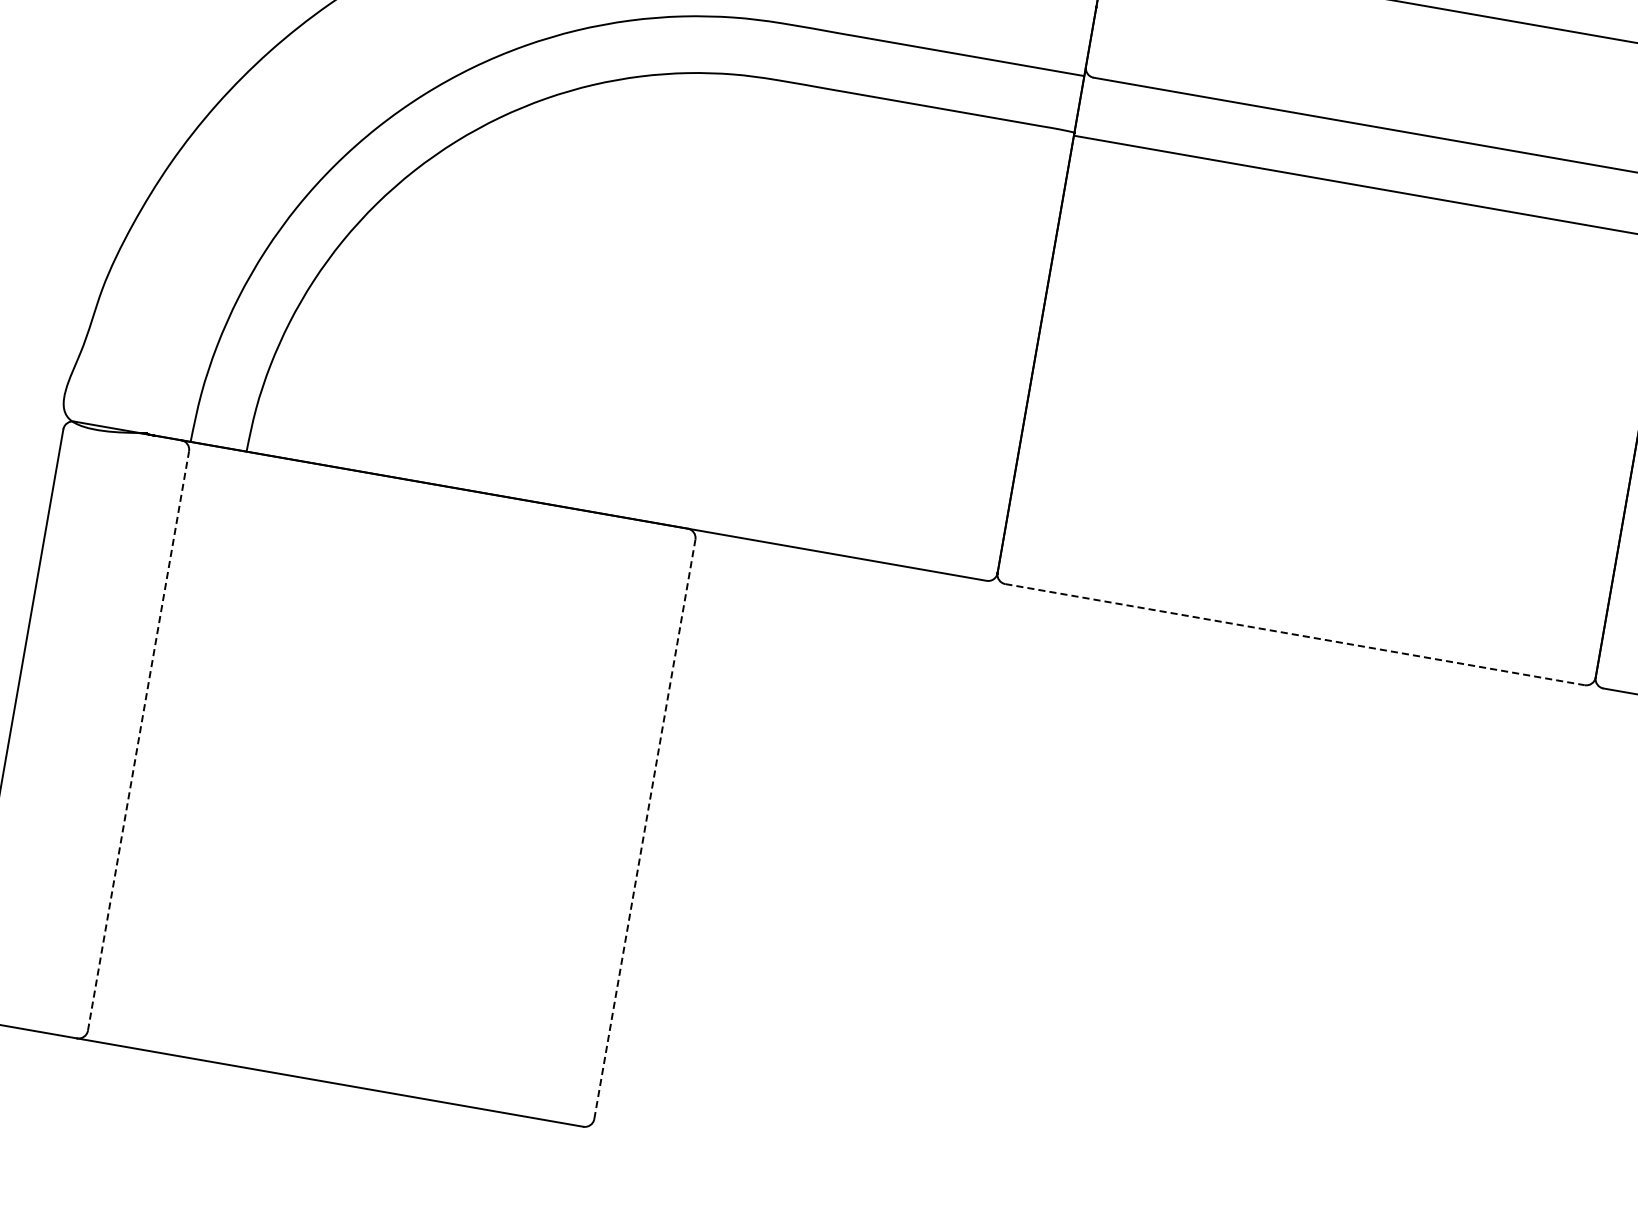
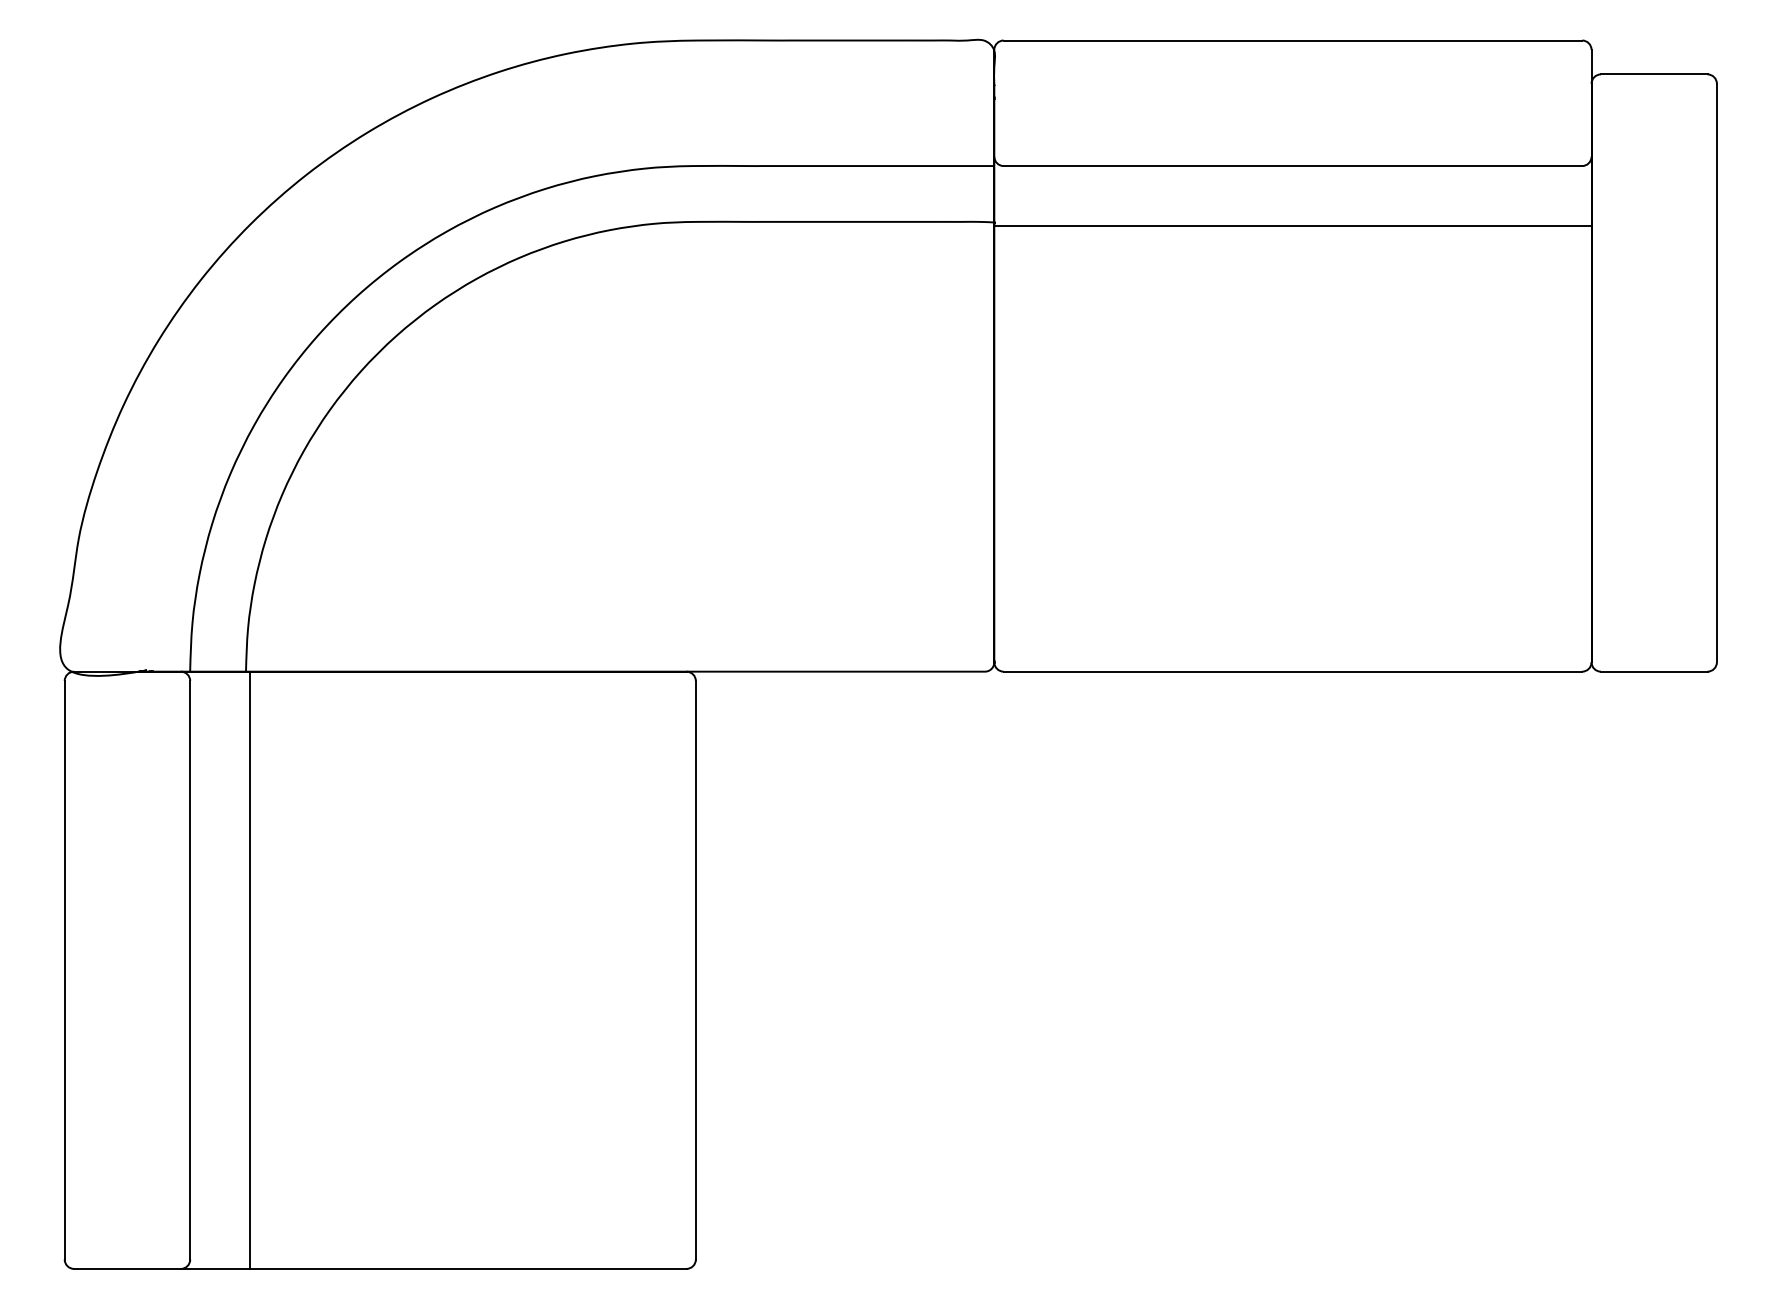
line: (1295, 634) -> (1293, 671), dashed -> solid
line: (138, 740) -> (190, 969), dashed -> solid
line: (198, 750) -> (249, 969), added
line: (644, 828) -> (695, 969), dashed -> solid

